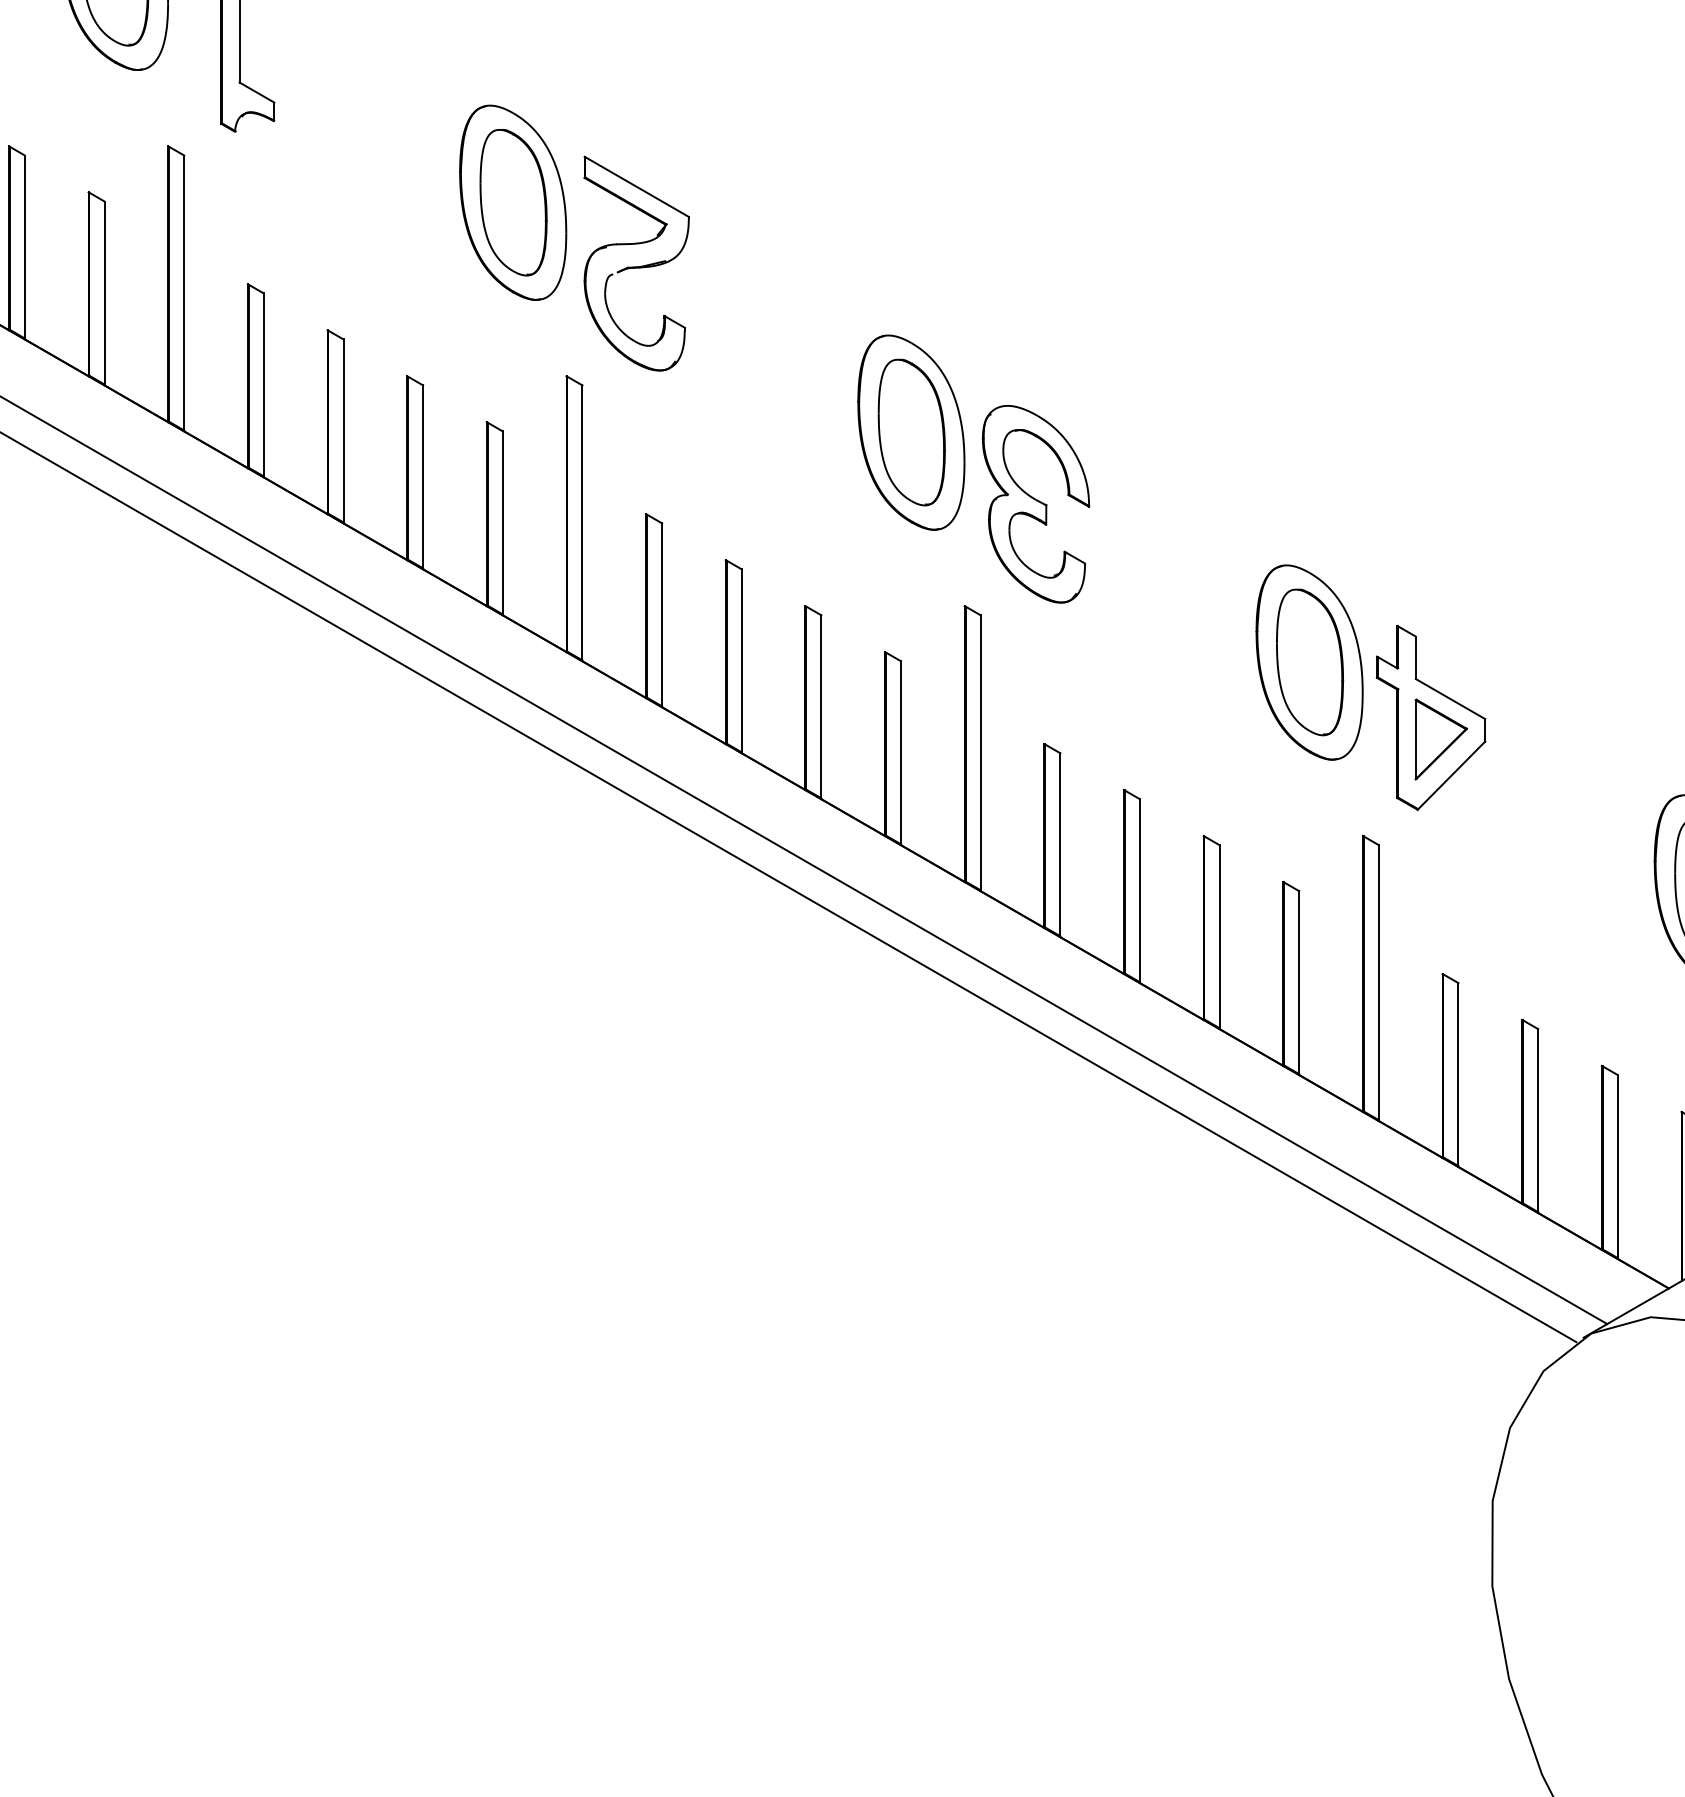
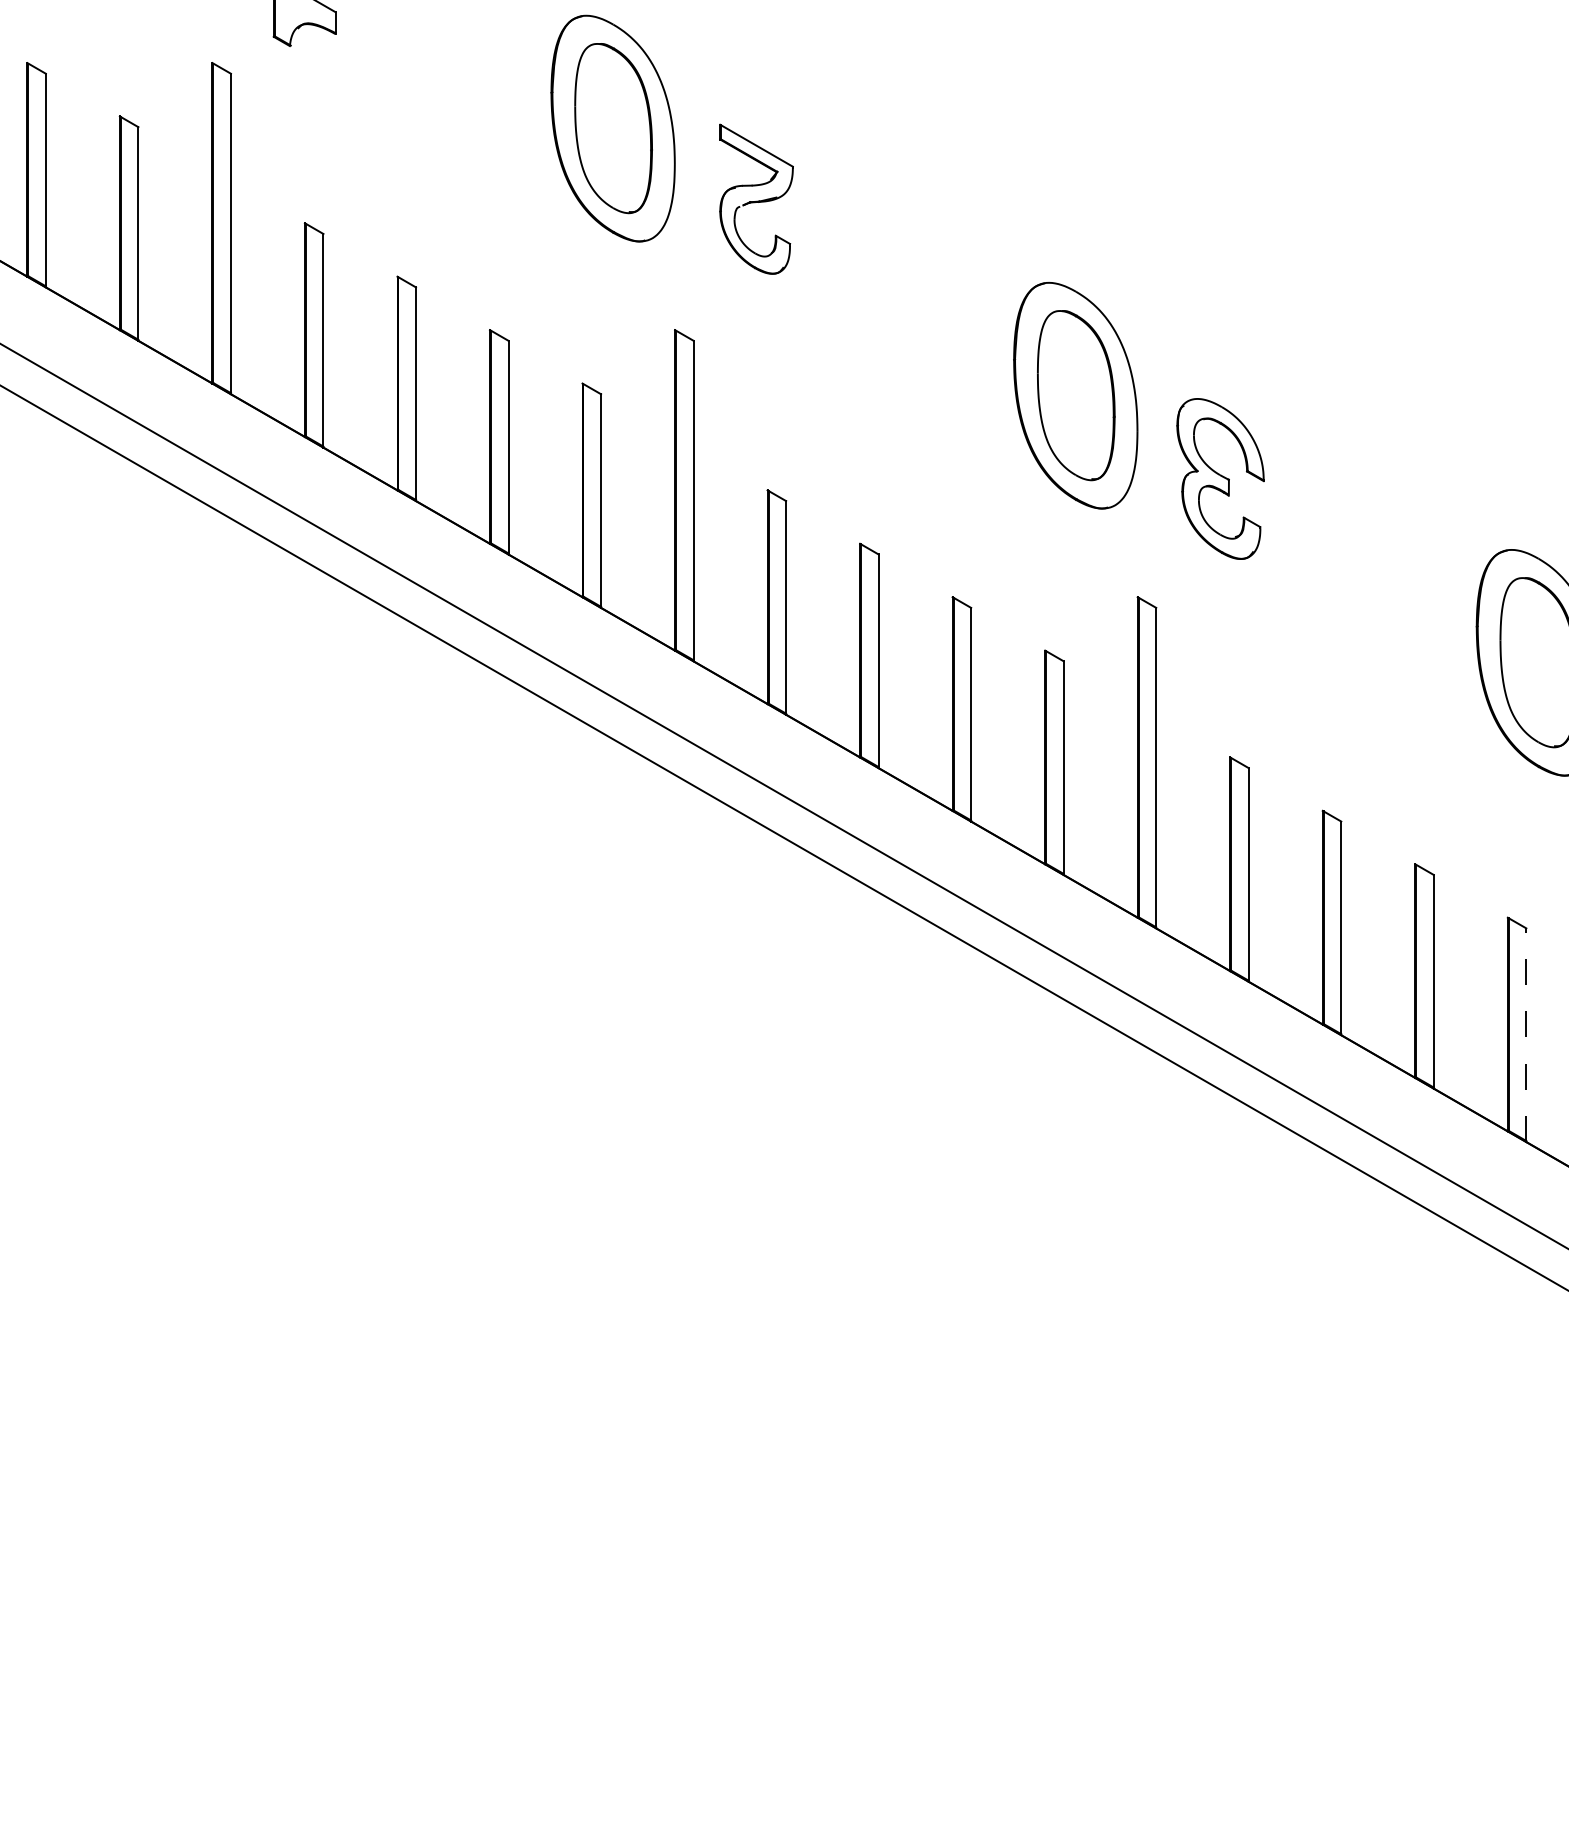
part: (636, 263) -> (756, 199), size x0.6
part: (1035, 504) -> (1219, 479), size x0.7
line: (1299, 983) -> (1526, 1035), solid -> dashed

